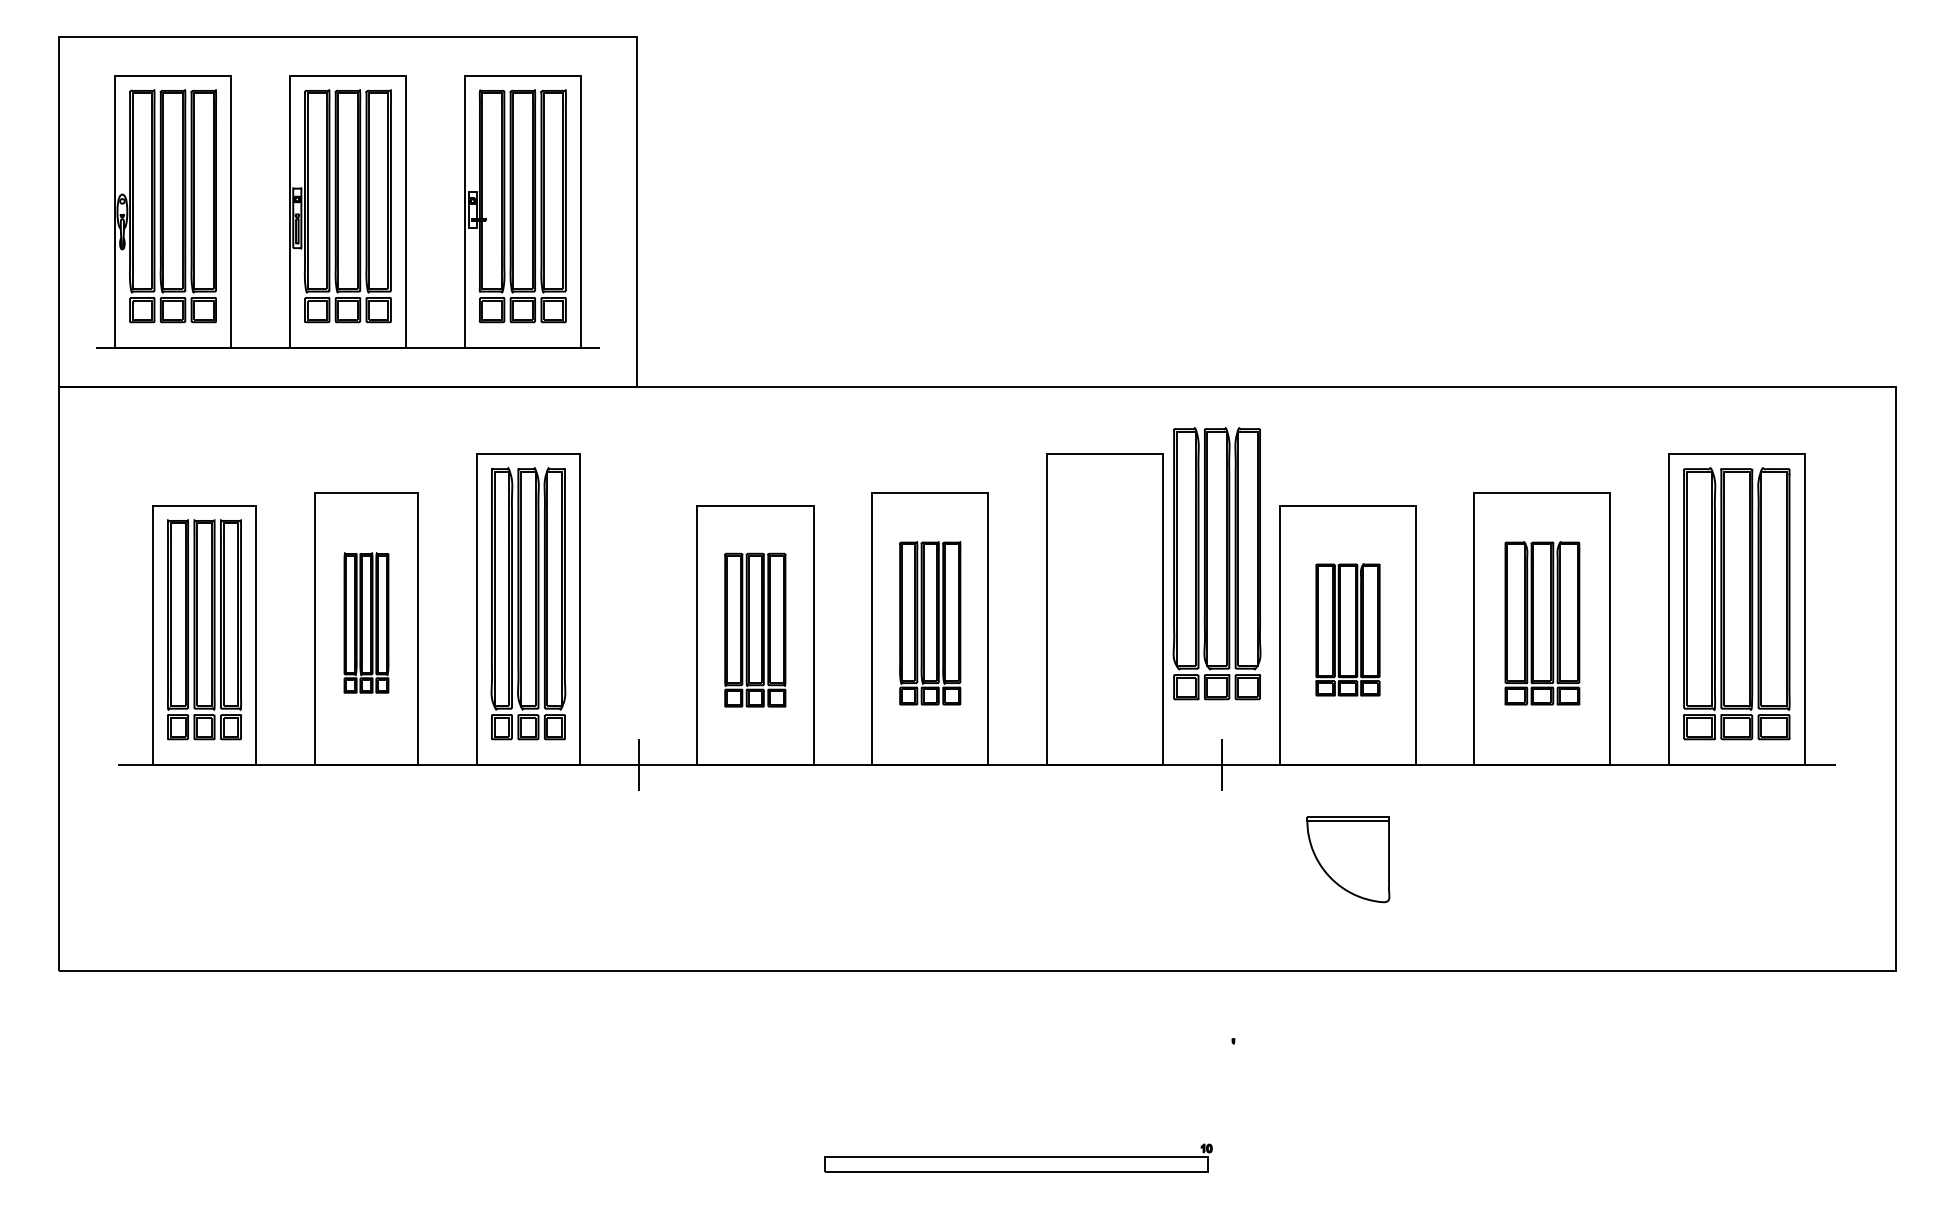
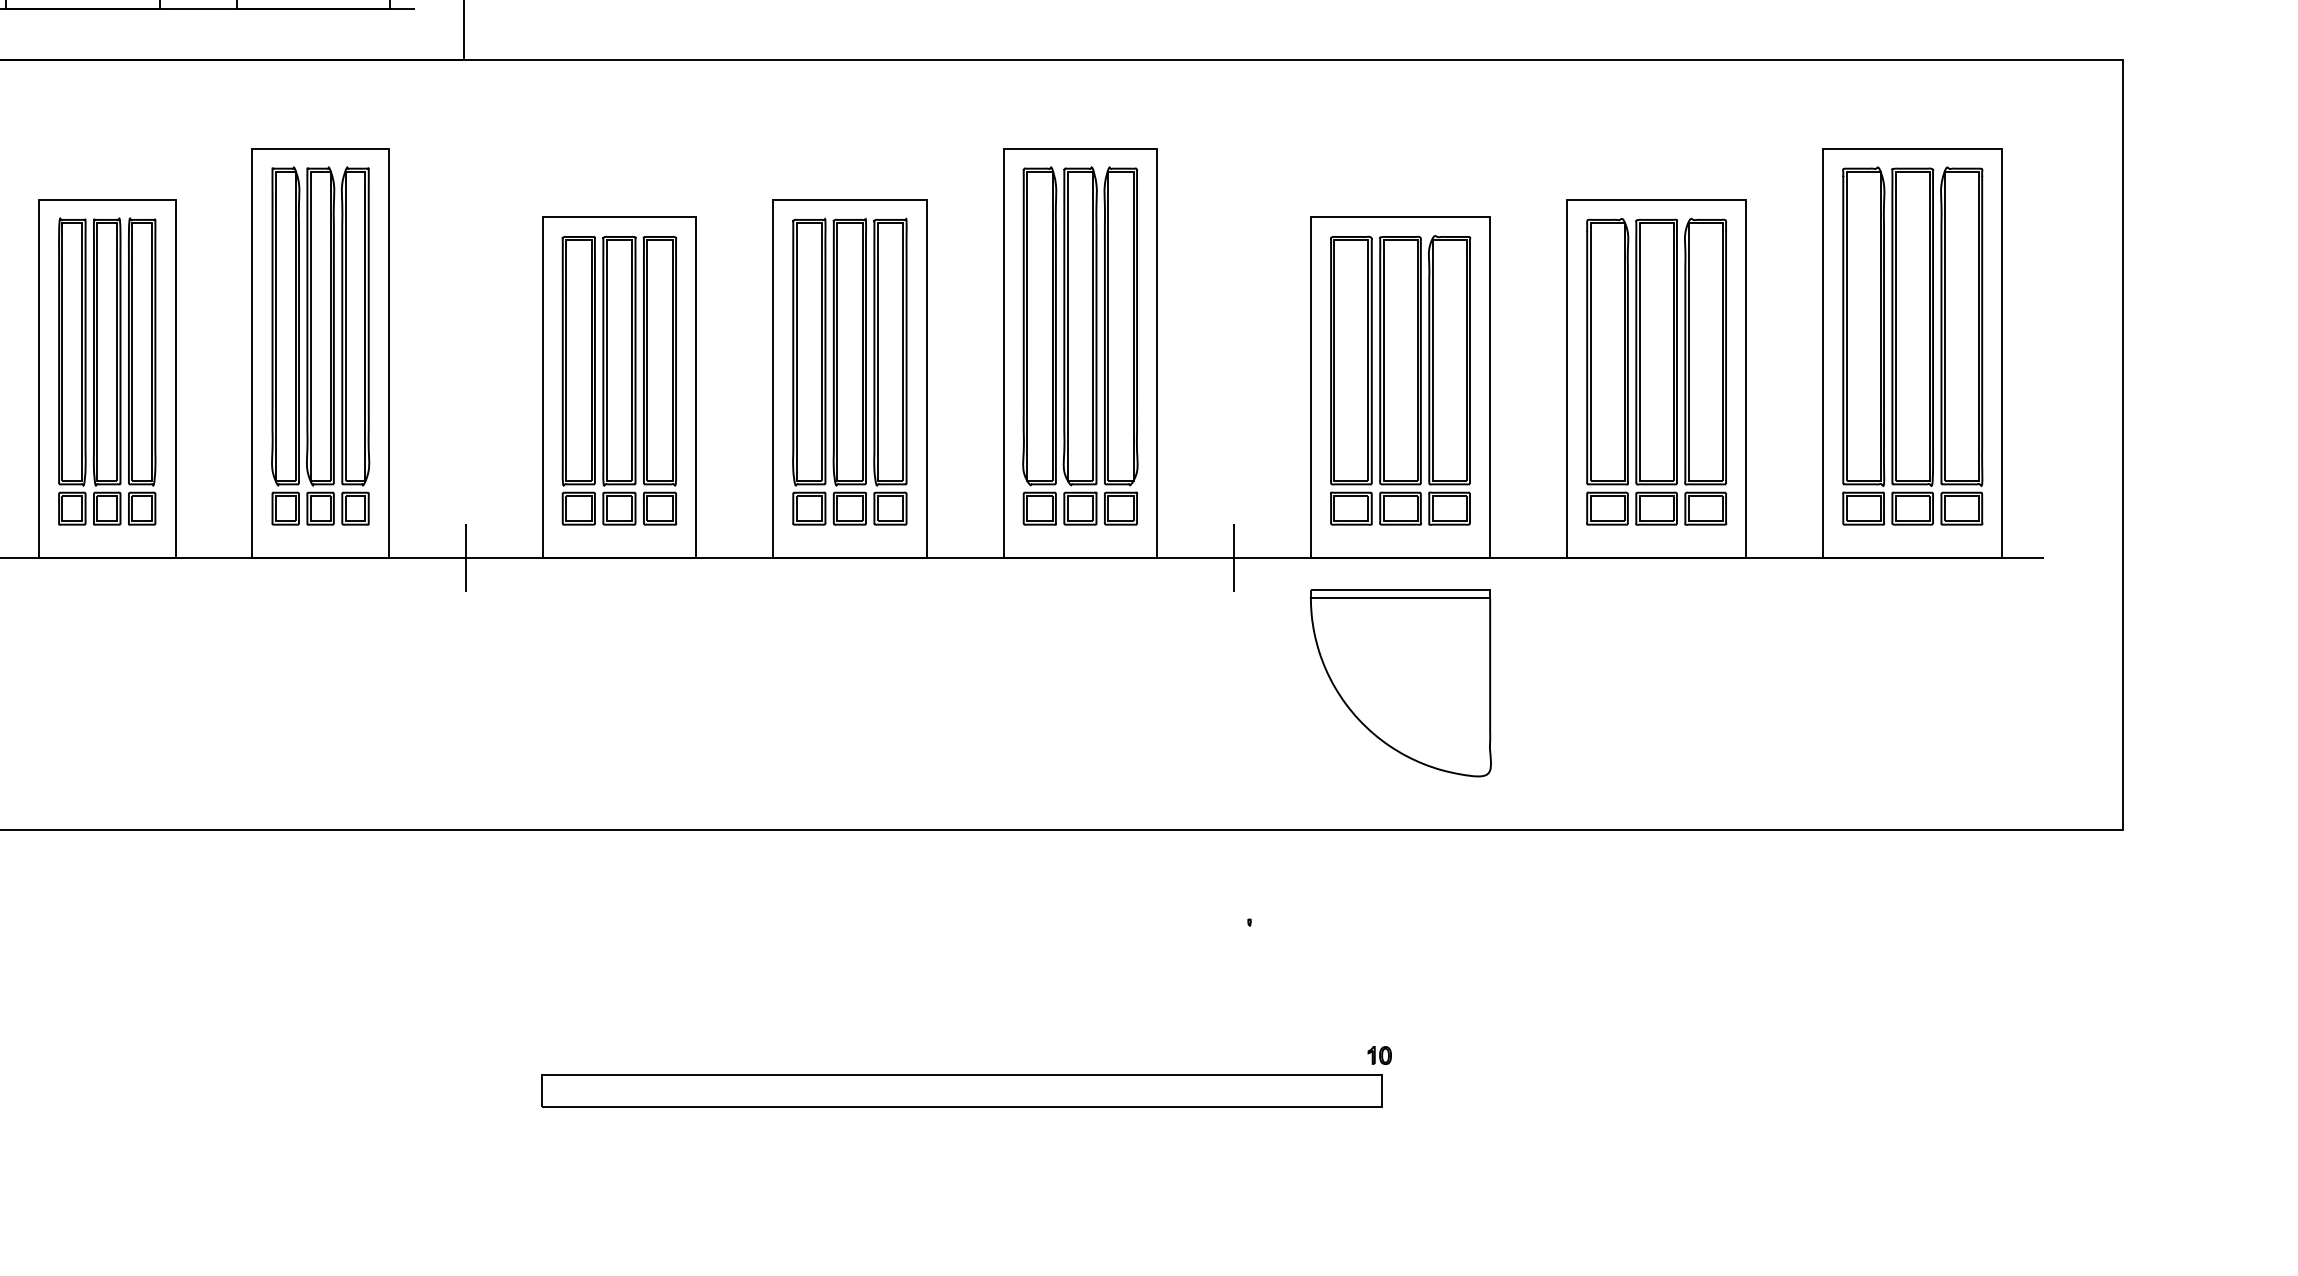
part: (1216, 563) -> (1079, 345), moved
part: (366, 622) -> (107, 370), size x1.67
part: (930, 623) -> (850, 372), size x1.43
part: (1542, 623) -> (1656, 372), size x1.43
part: (1347, 629) -> (1399, 380), size x1.67
part: (755, 630) -> (619, 381), size x1.43
part: (1348, 859) -> (1401, 683), size x1.67
part: (1018, 1157) -> (966, 1075), size x1.67

